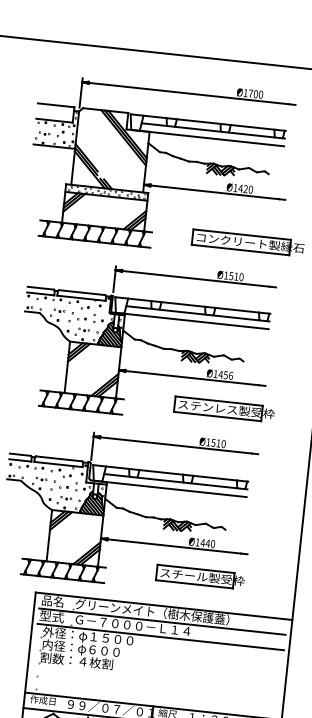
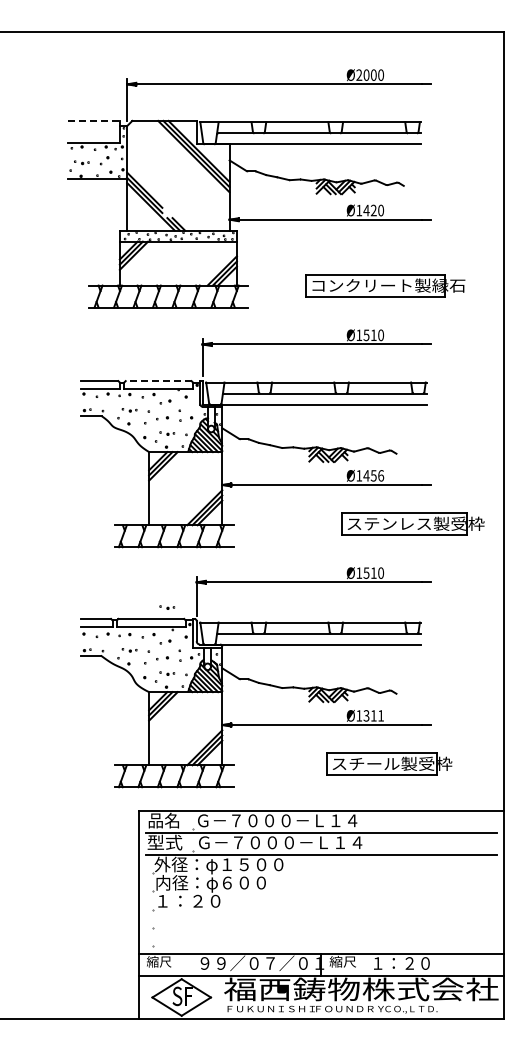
text: (248, 92) -> (362, 74), Ø1700 -> Ø2000
line: (55, 104) -> (93, 120), solid -> dashed
line: (81, 292) -> (158, 381), solid -> dashed
part: (224, 408) -> (412, 523), moved
part: (71, 452) -> (167, 607), added
text: (207, 543) -> (373, 715), Ø1440 -> Ø1311
part: (200, 576) -> (389, 763), moved
text: (152, 611) -> (305, 820), グリーンメイト（樹木保護蓋） -> Ｇ－７０００－Ｌ１４
text: (76, 660) -> (206, 900), 割数：４枚割 -> １：２０
text: (42, 700) -> (164, 961), 作成日 -> 縮尺

